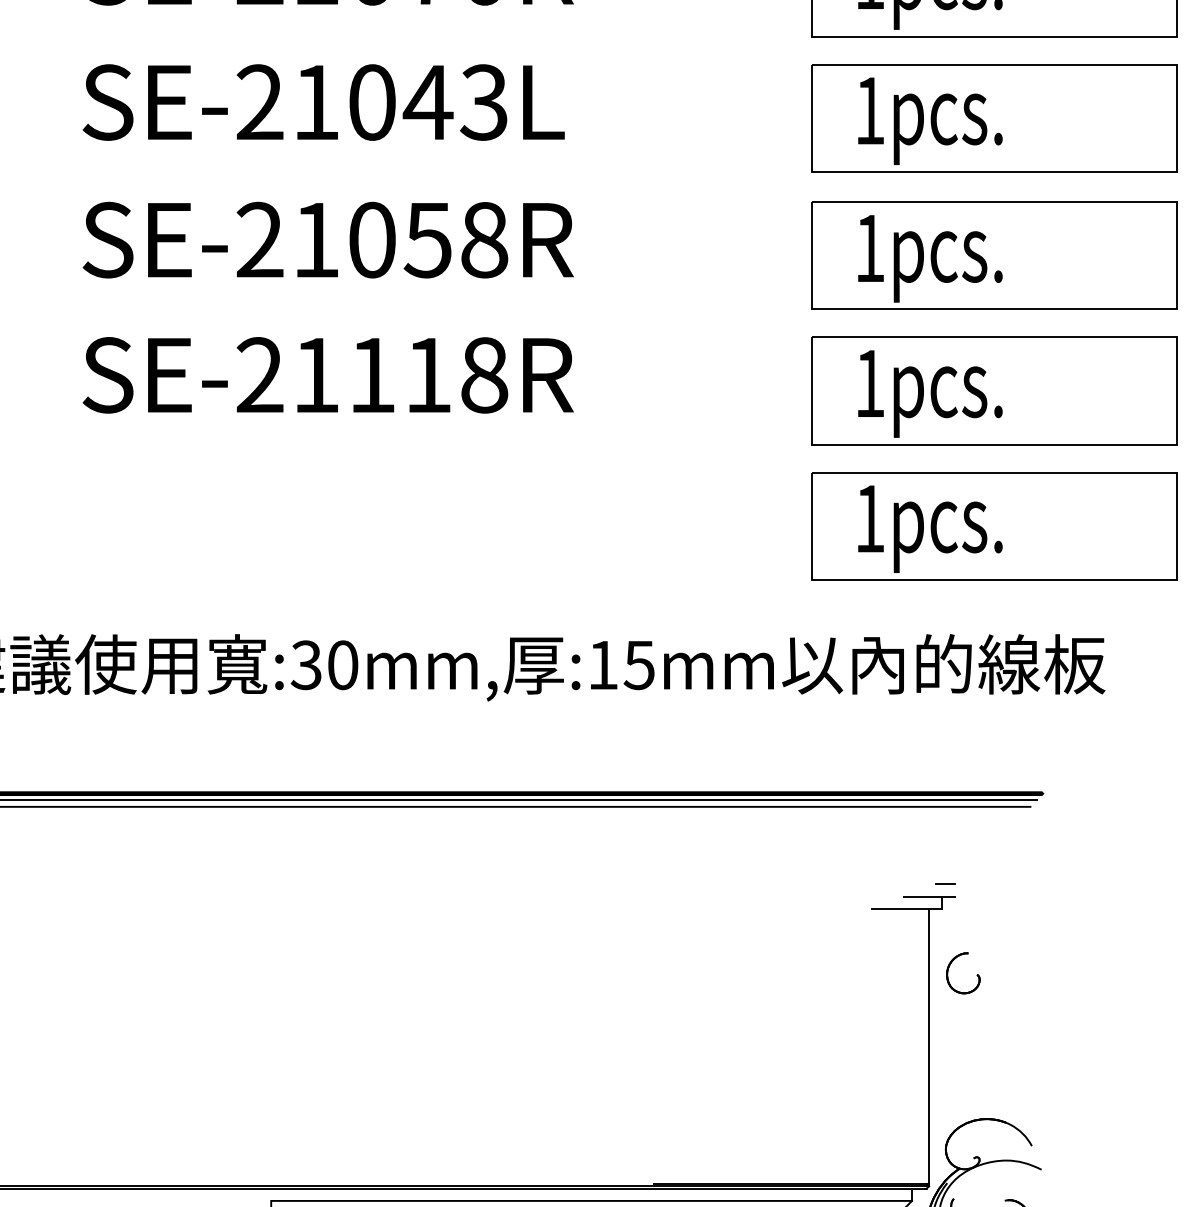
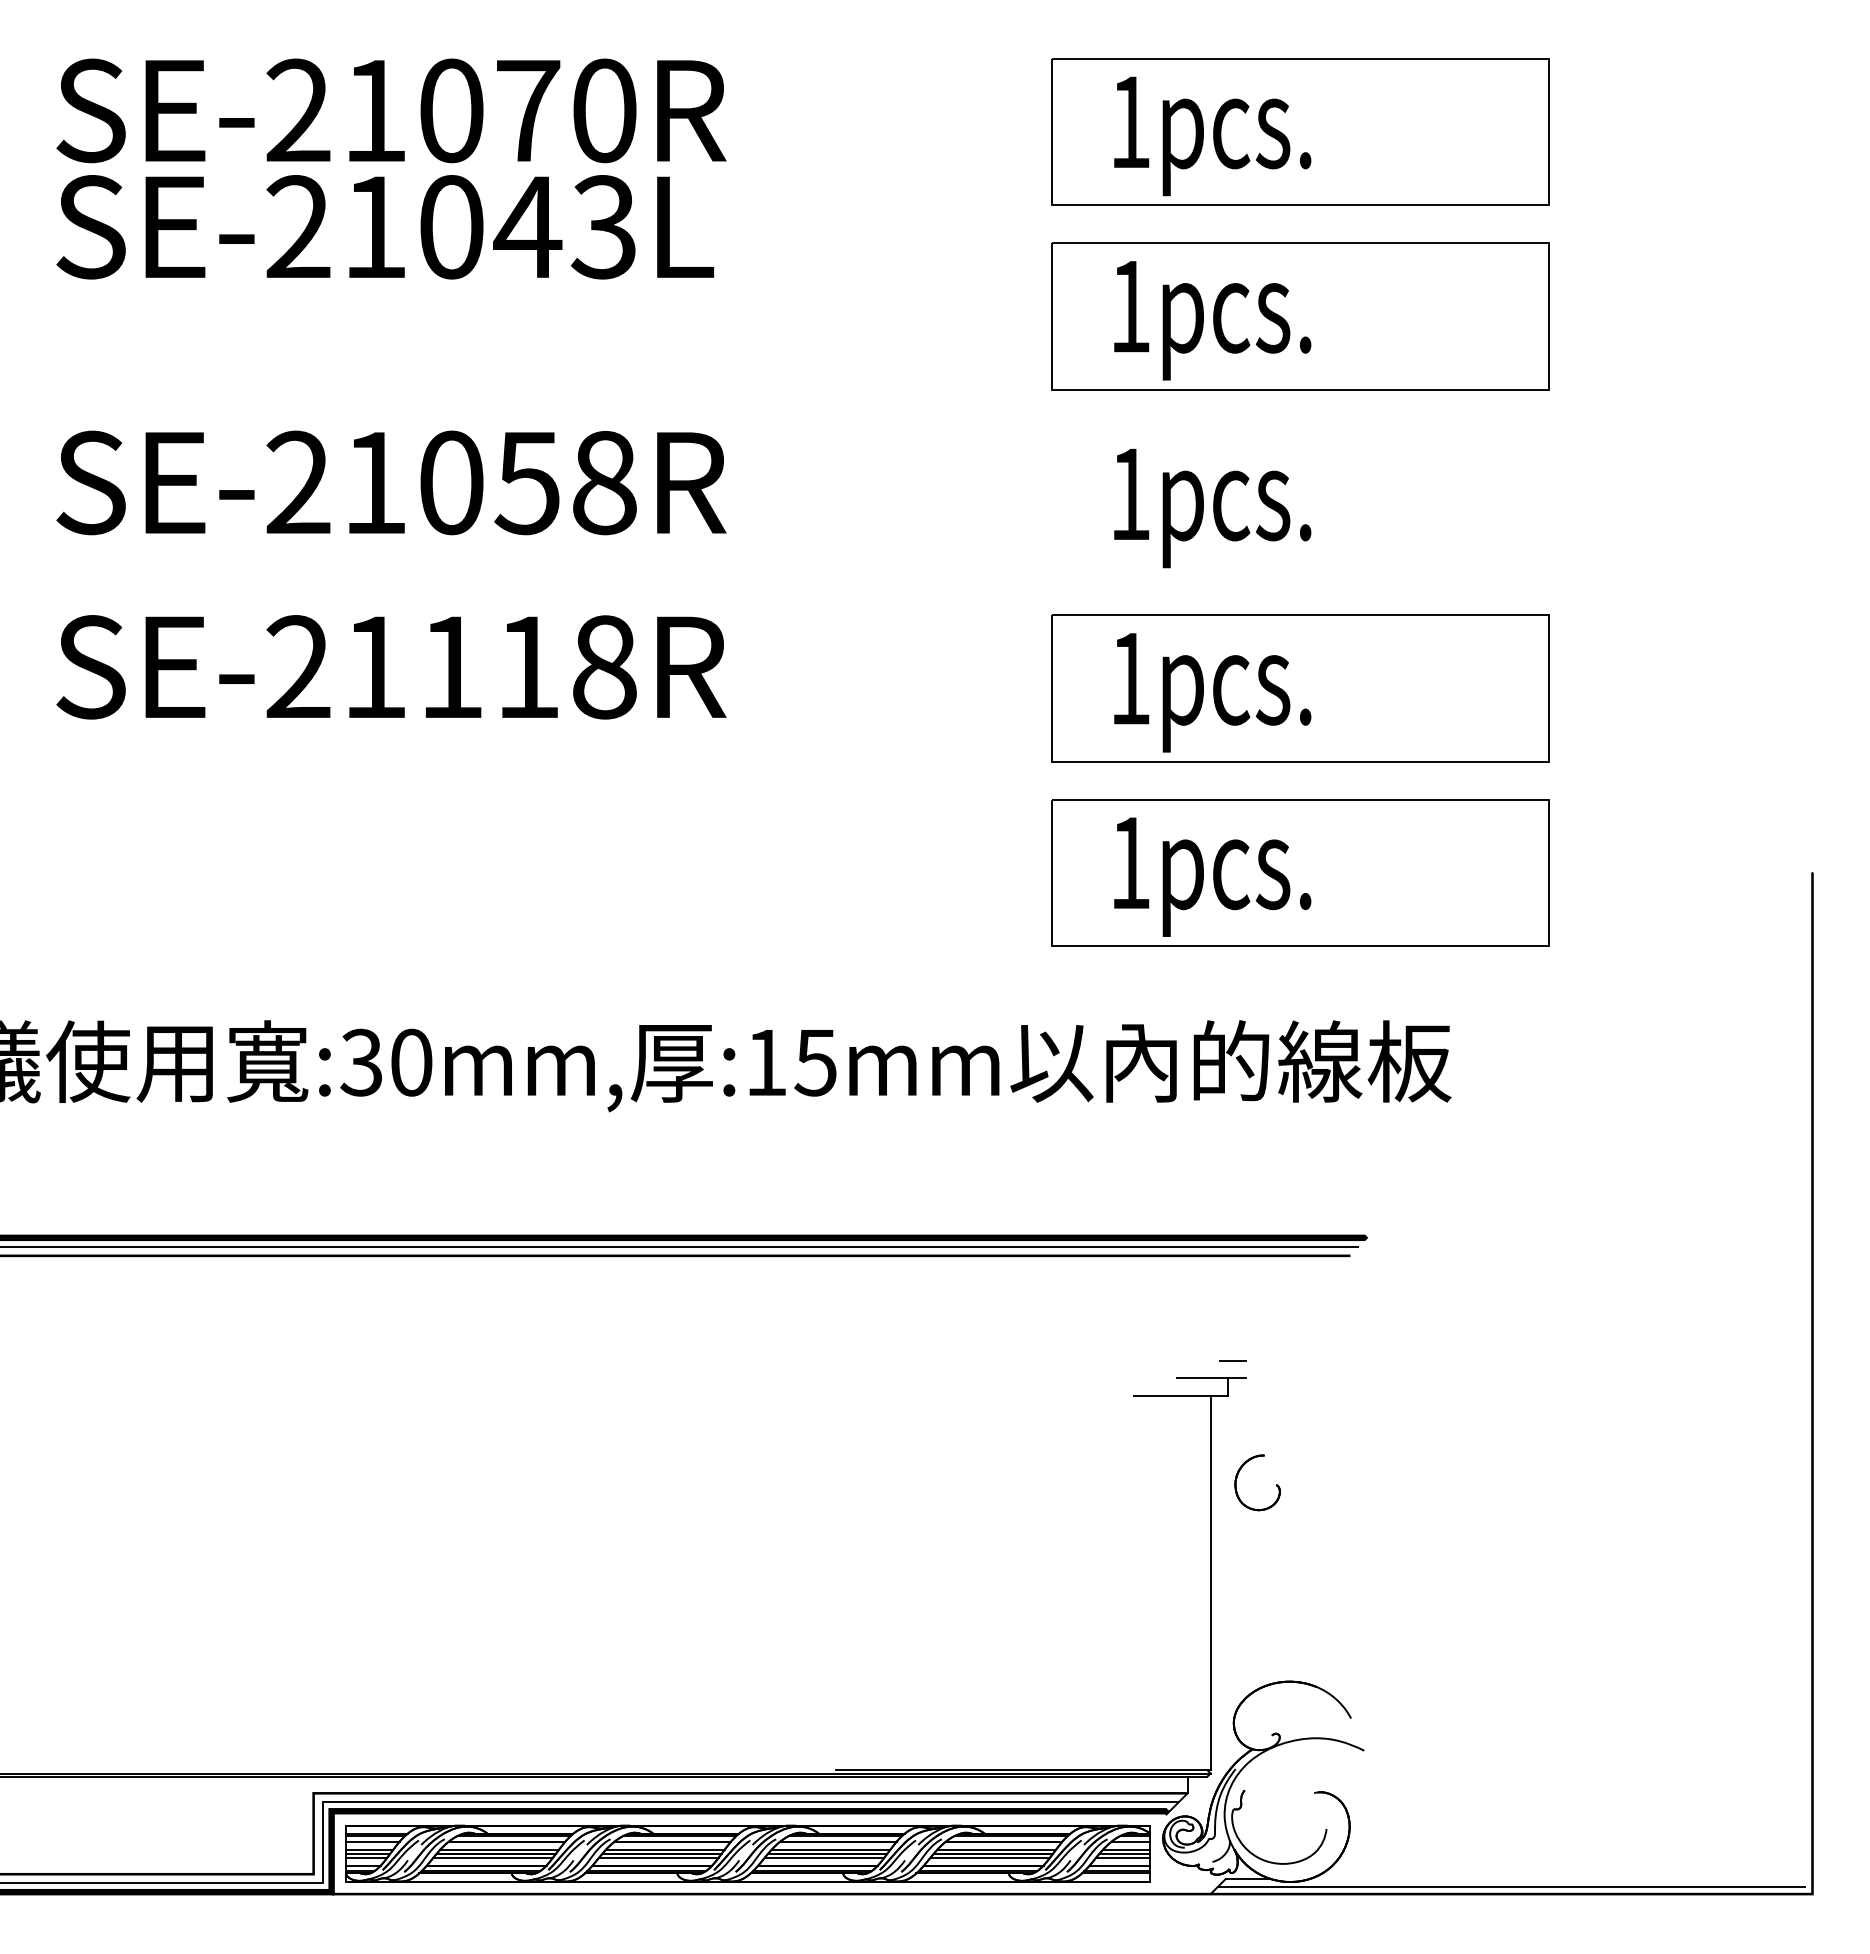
text: (323, 102) -> (384, 227), moved
part: (994, 255) -> (1300, 503), removed

